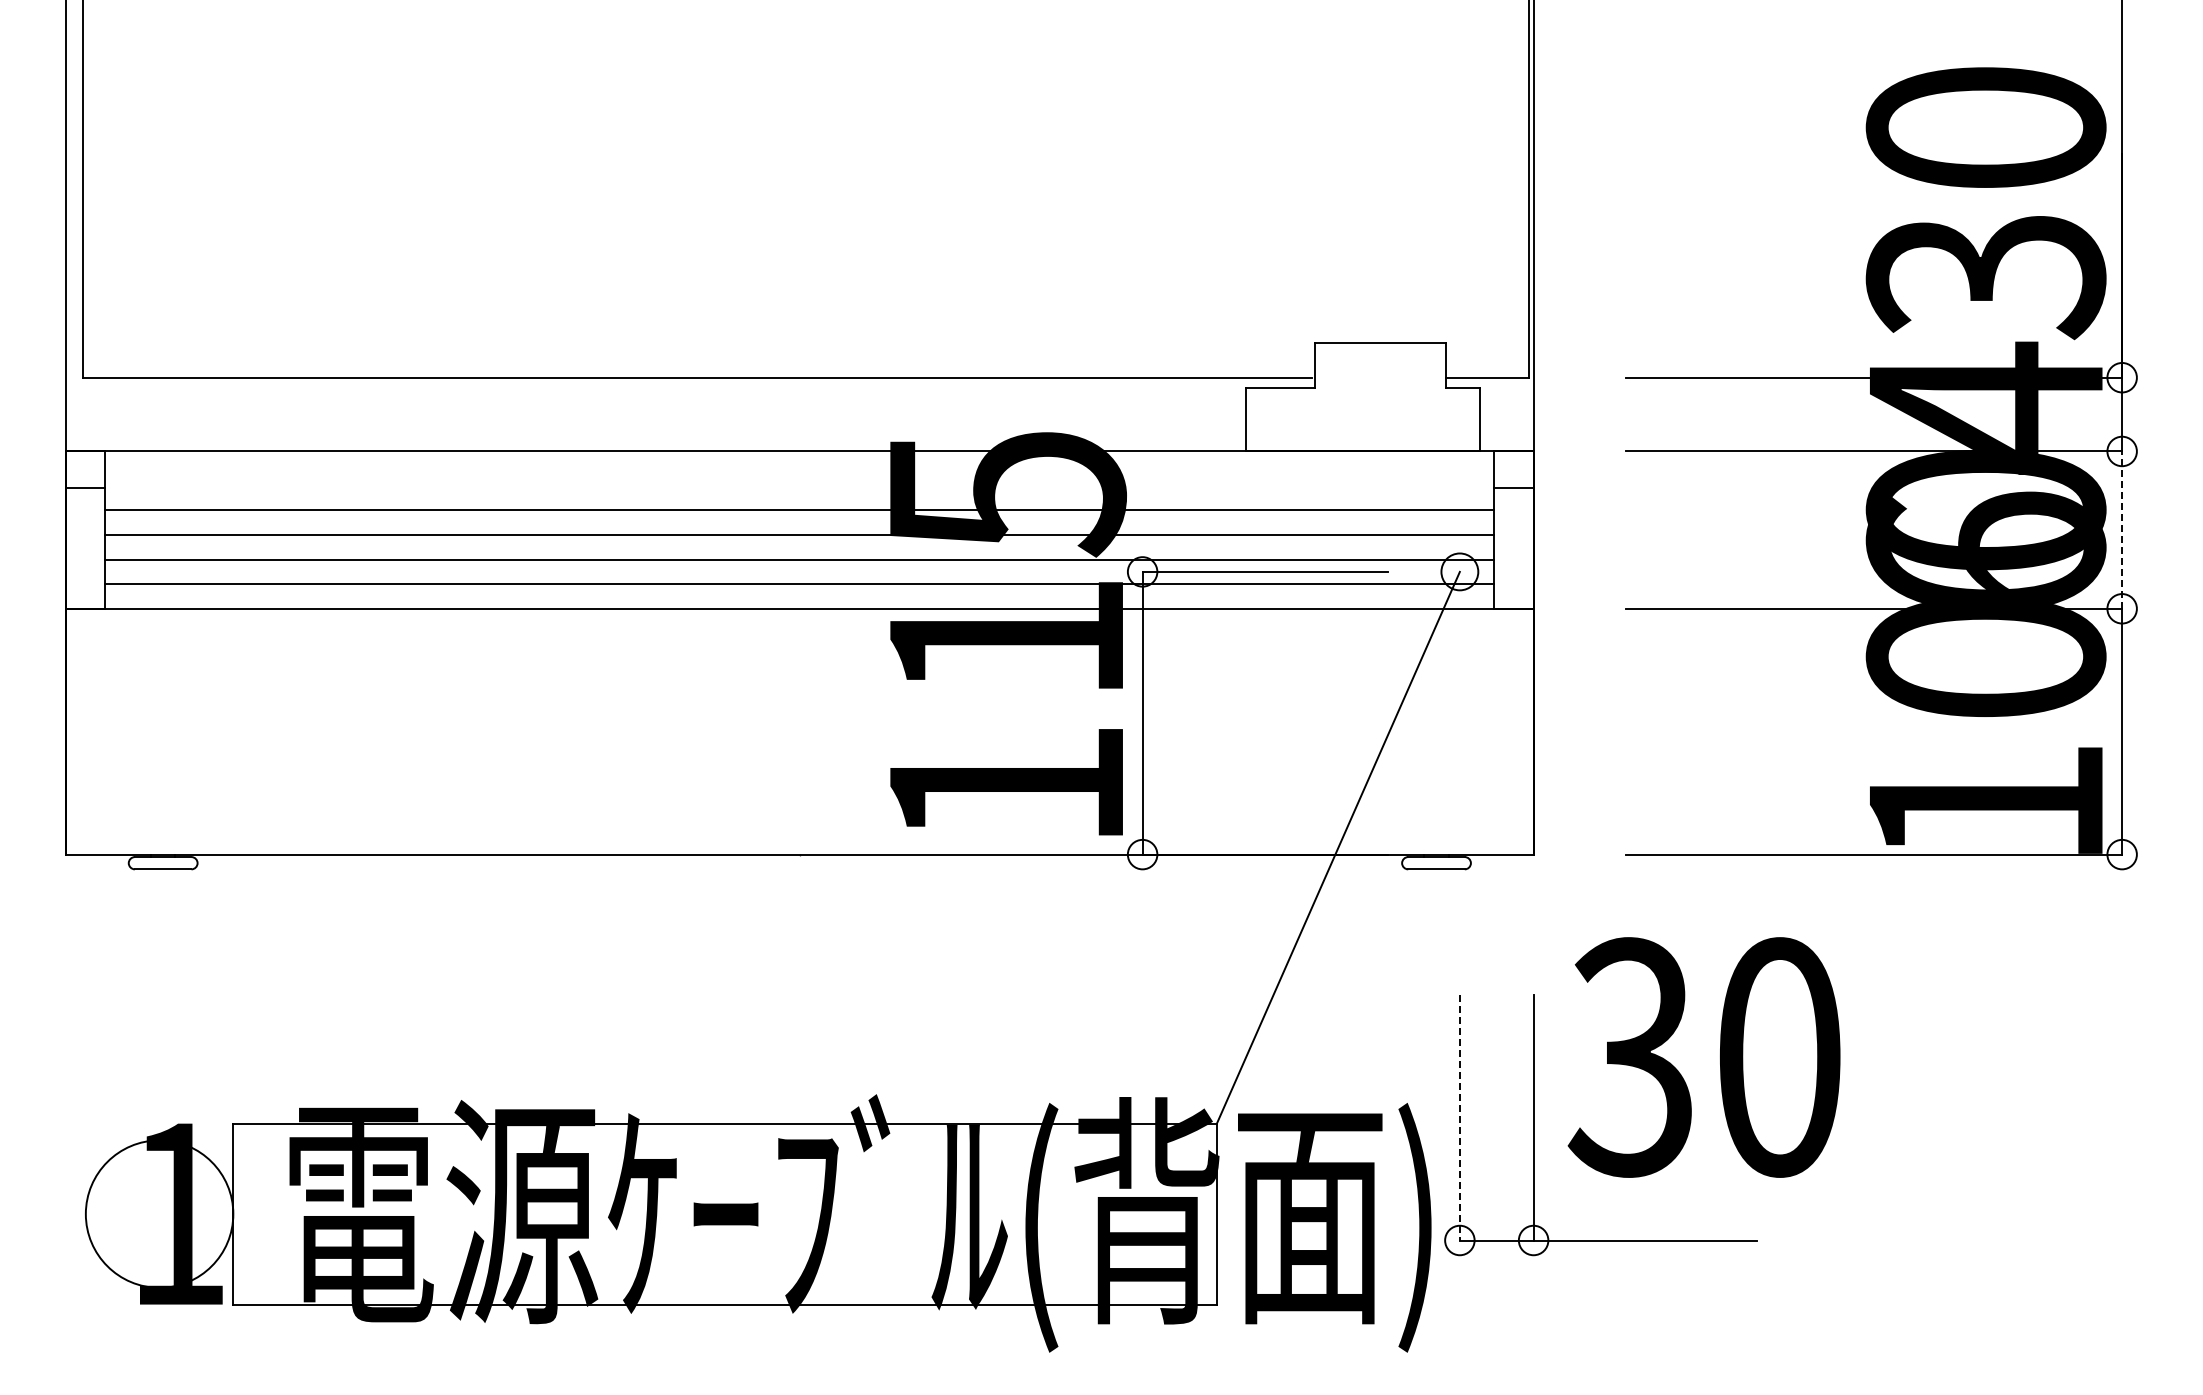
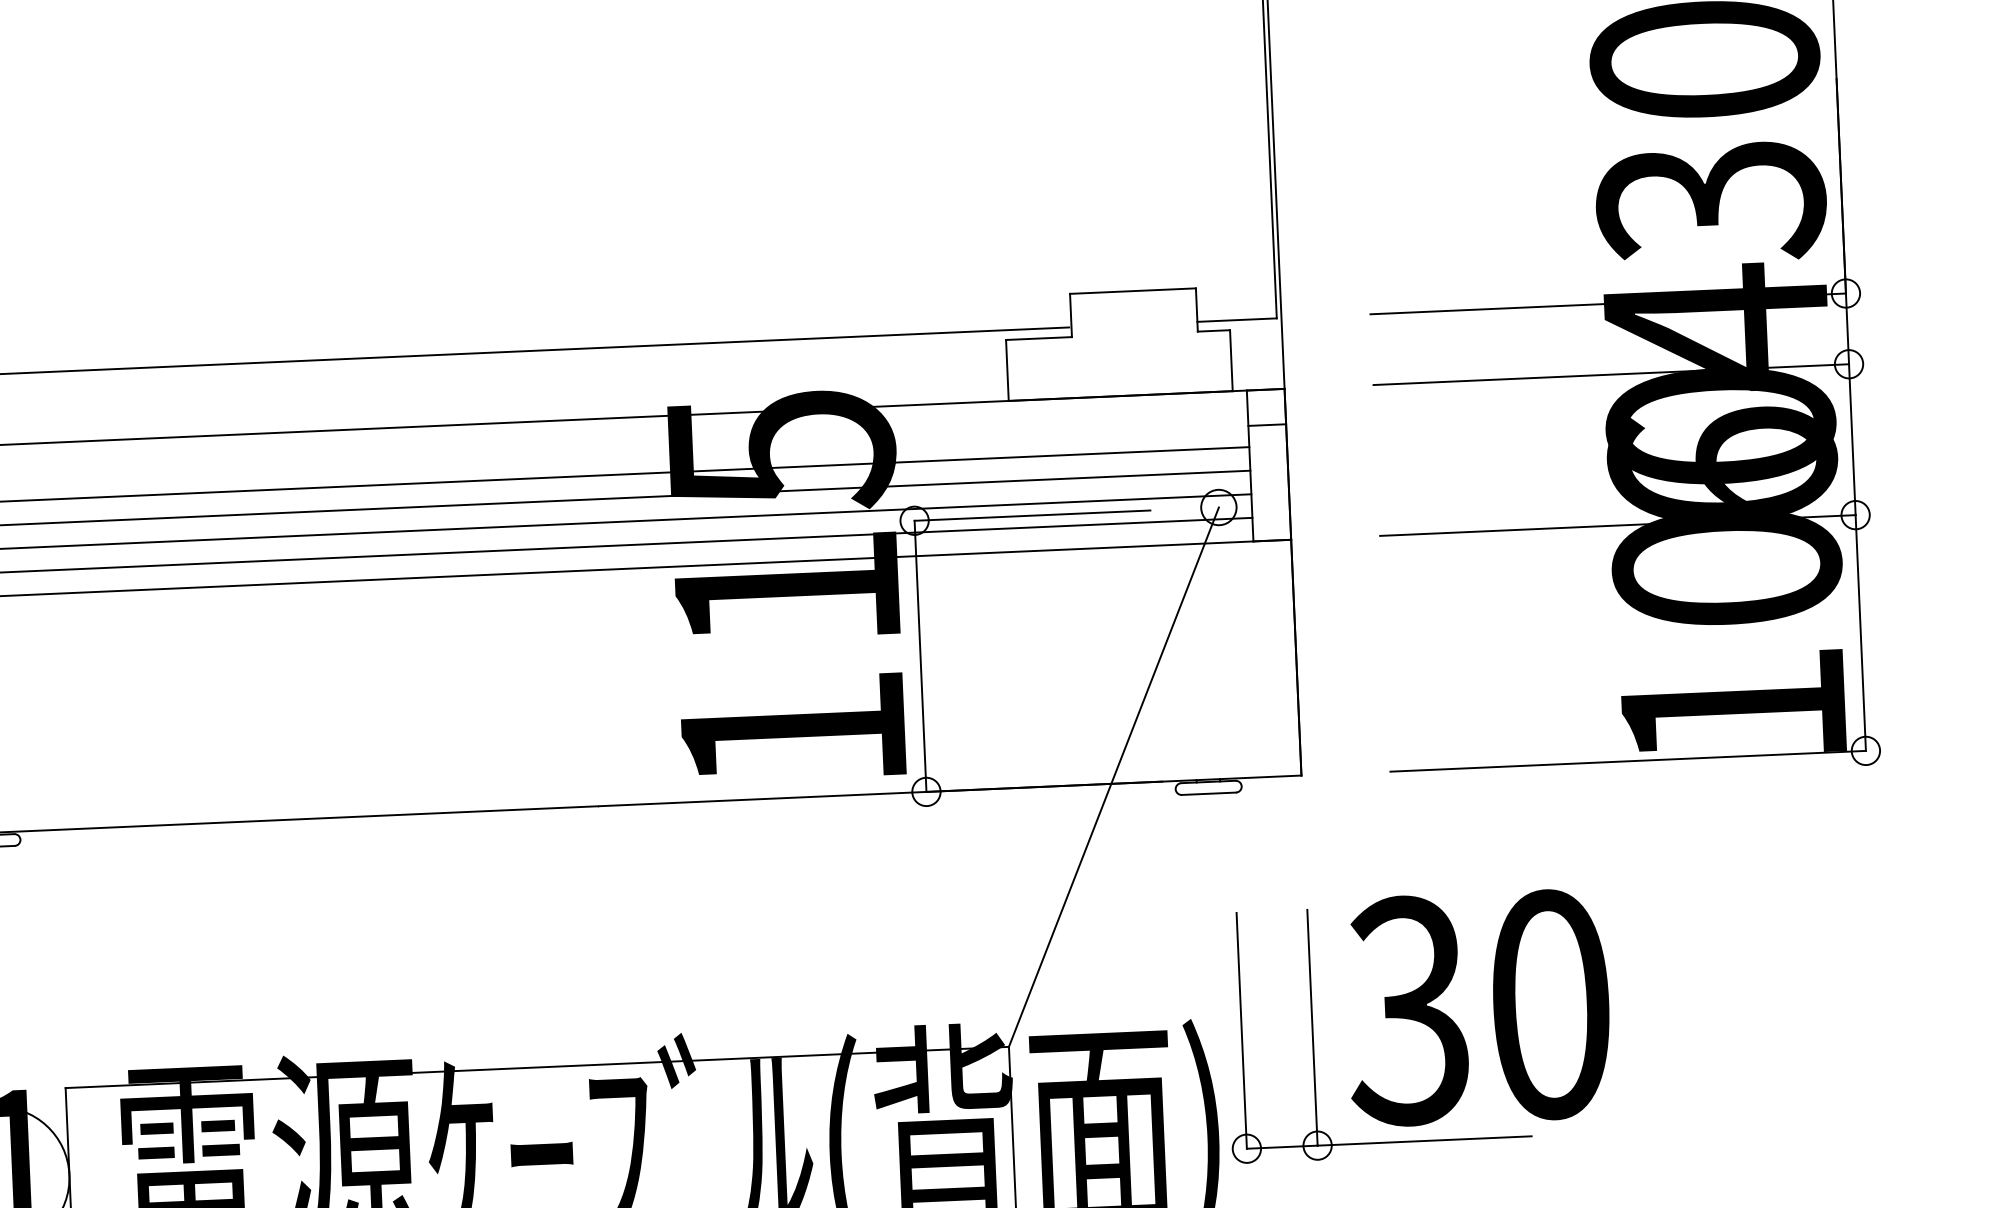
line: (2122, 530) -> (1852, 440), dashed -> solid
text: (1703, 1057) -> (1477, 1007), moved
line: (1459, 1117) -> (1241, 1030), dashed -> solid

